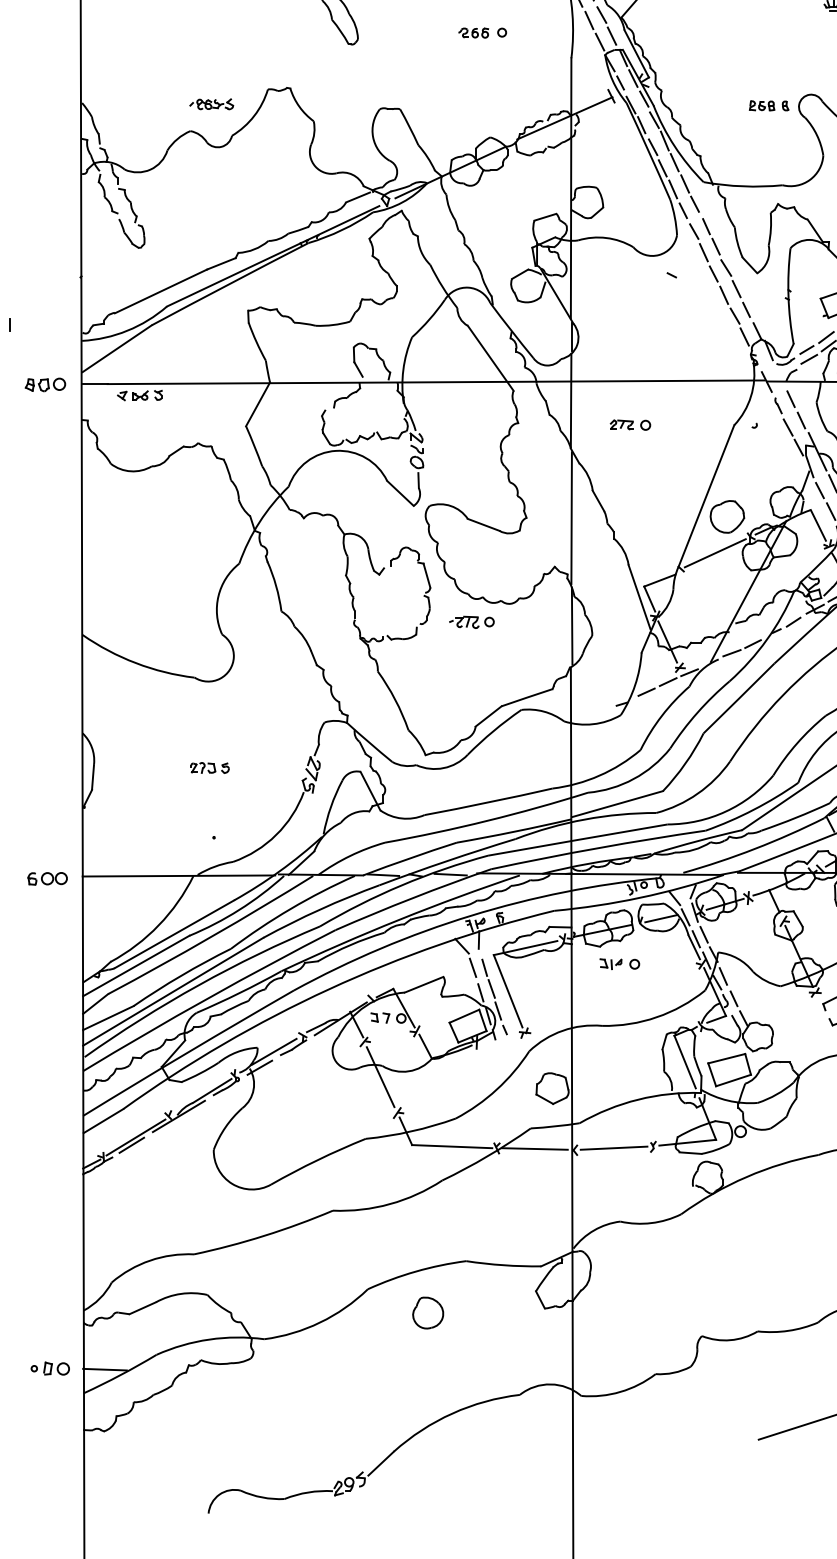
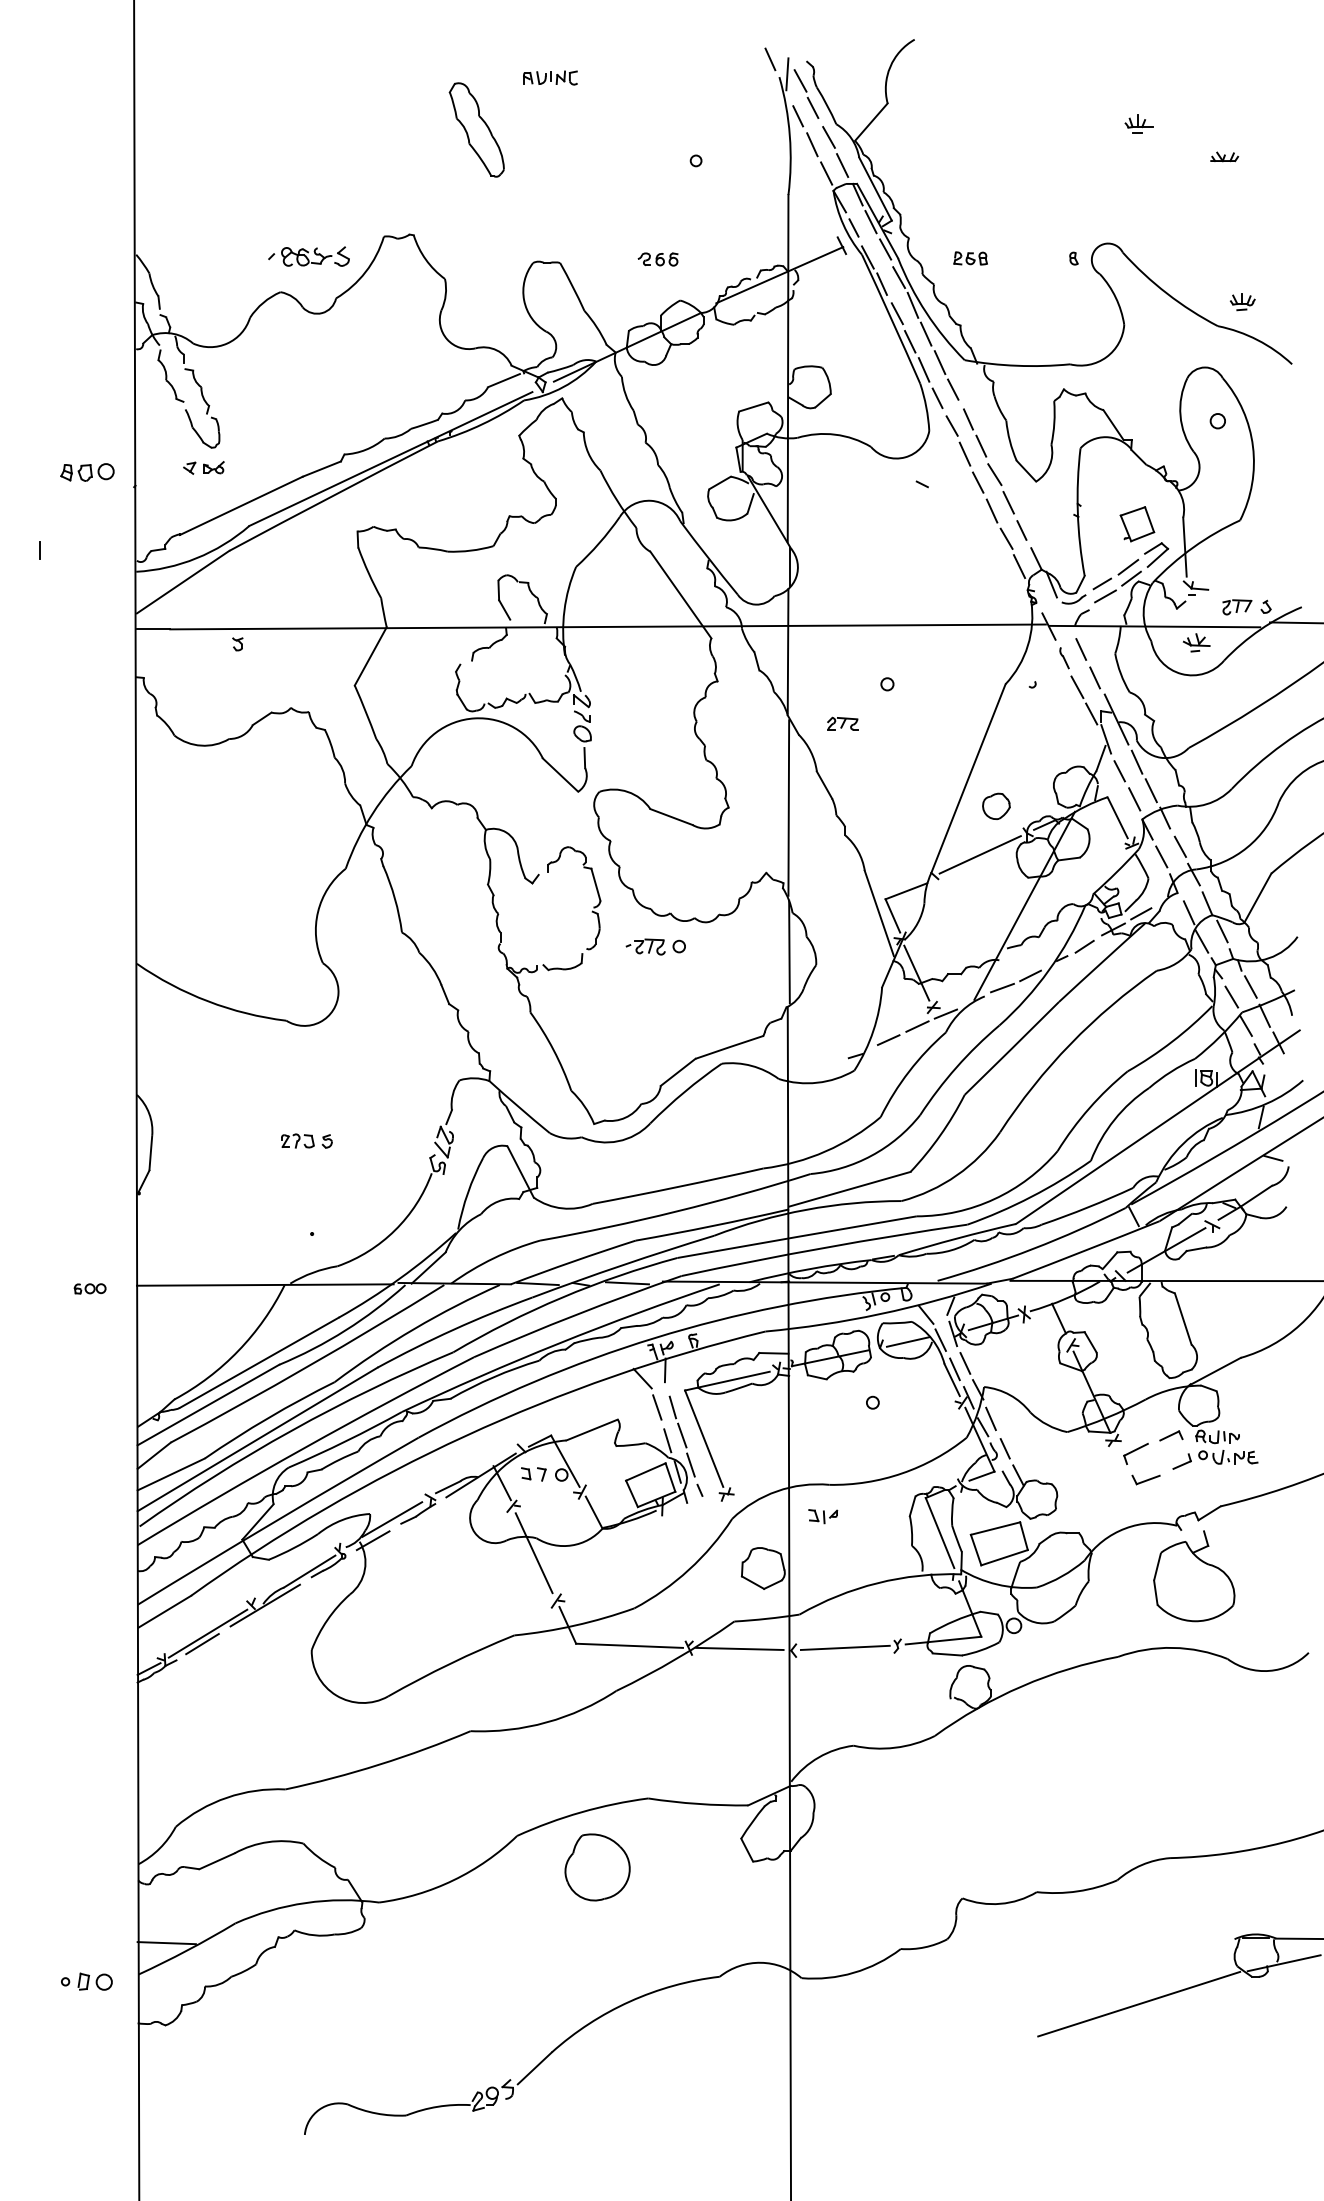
part: (473, 33) -> (657, 259), moved
part: (211, 103) -> (308, 255), size x1.4
part: (761, 105) -> (970, 258), moved
part: (45, 384) -> (87, 472), moved
part: (132, 395) -> (203, 467), moved
part: (621, 424) -> (842, 723), moved
part: (727, 516) -> (996, 806), size x0.6
part: (47, 878) -> (89, 1288), size x0.6
part: (611, 964) -> (823, 1516), moved
part: (428, 1312) -> (597, 1867), size x1.6
part: (50, 1368) -> (86, 1981), moved

